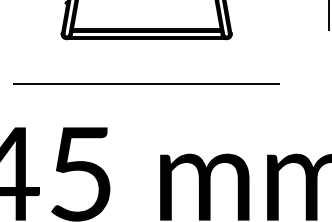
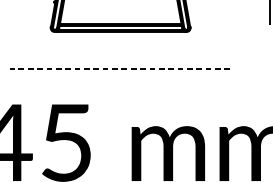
line: (146, 84) -> (120, 69), solid -> dashed

